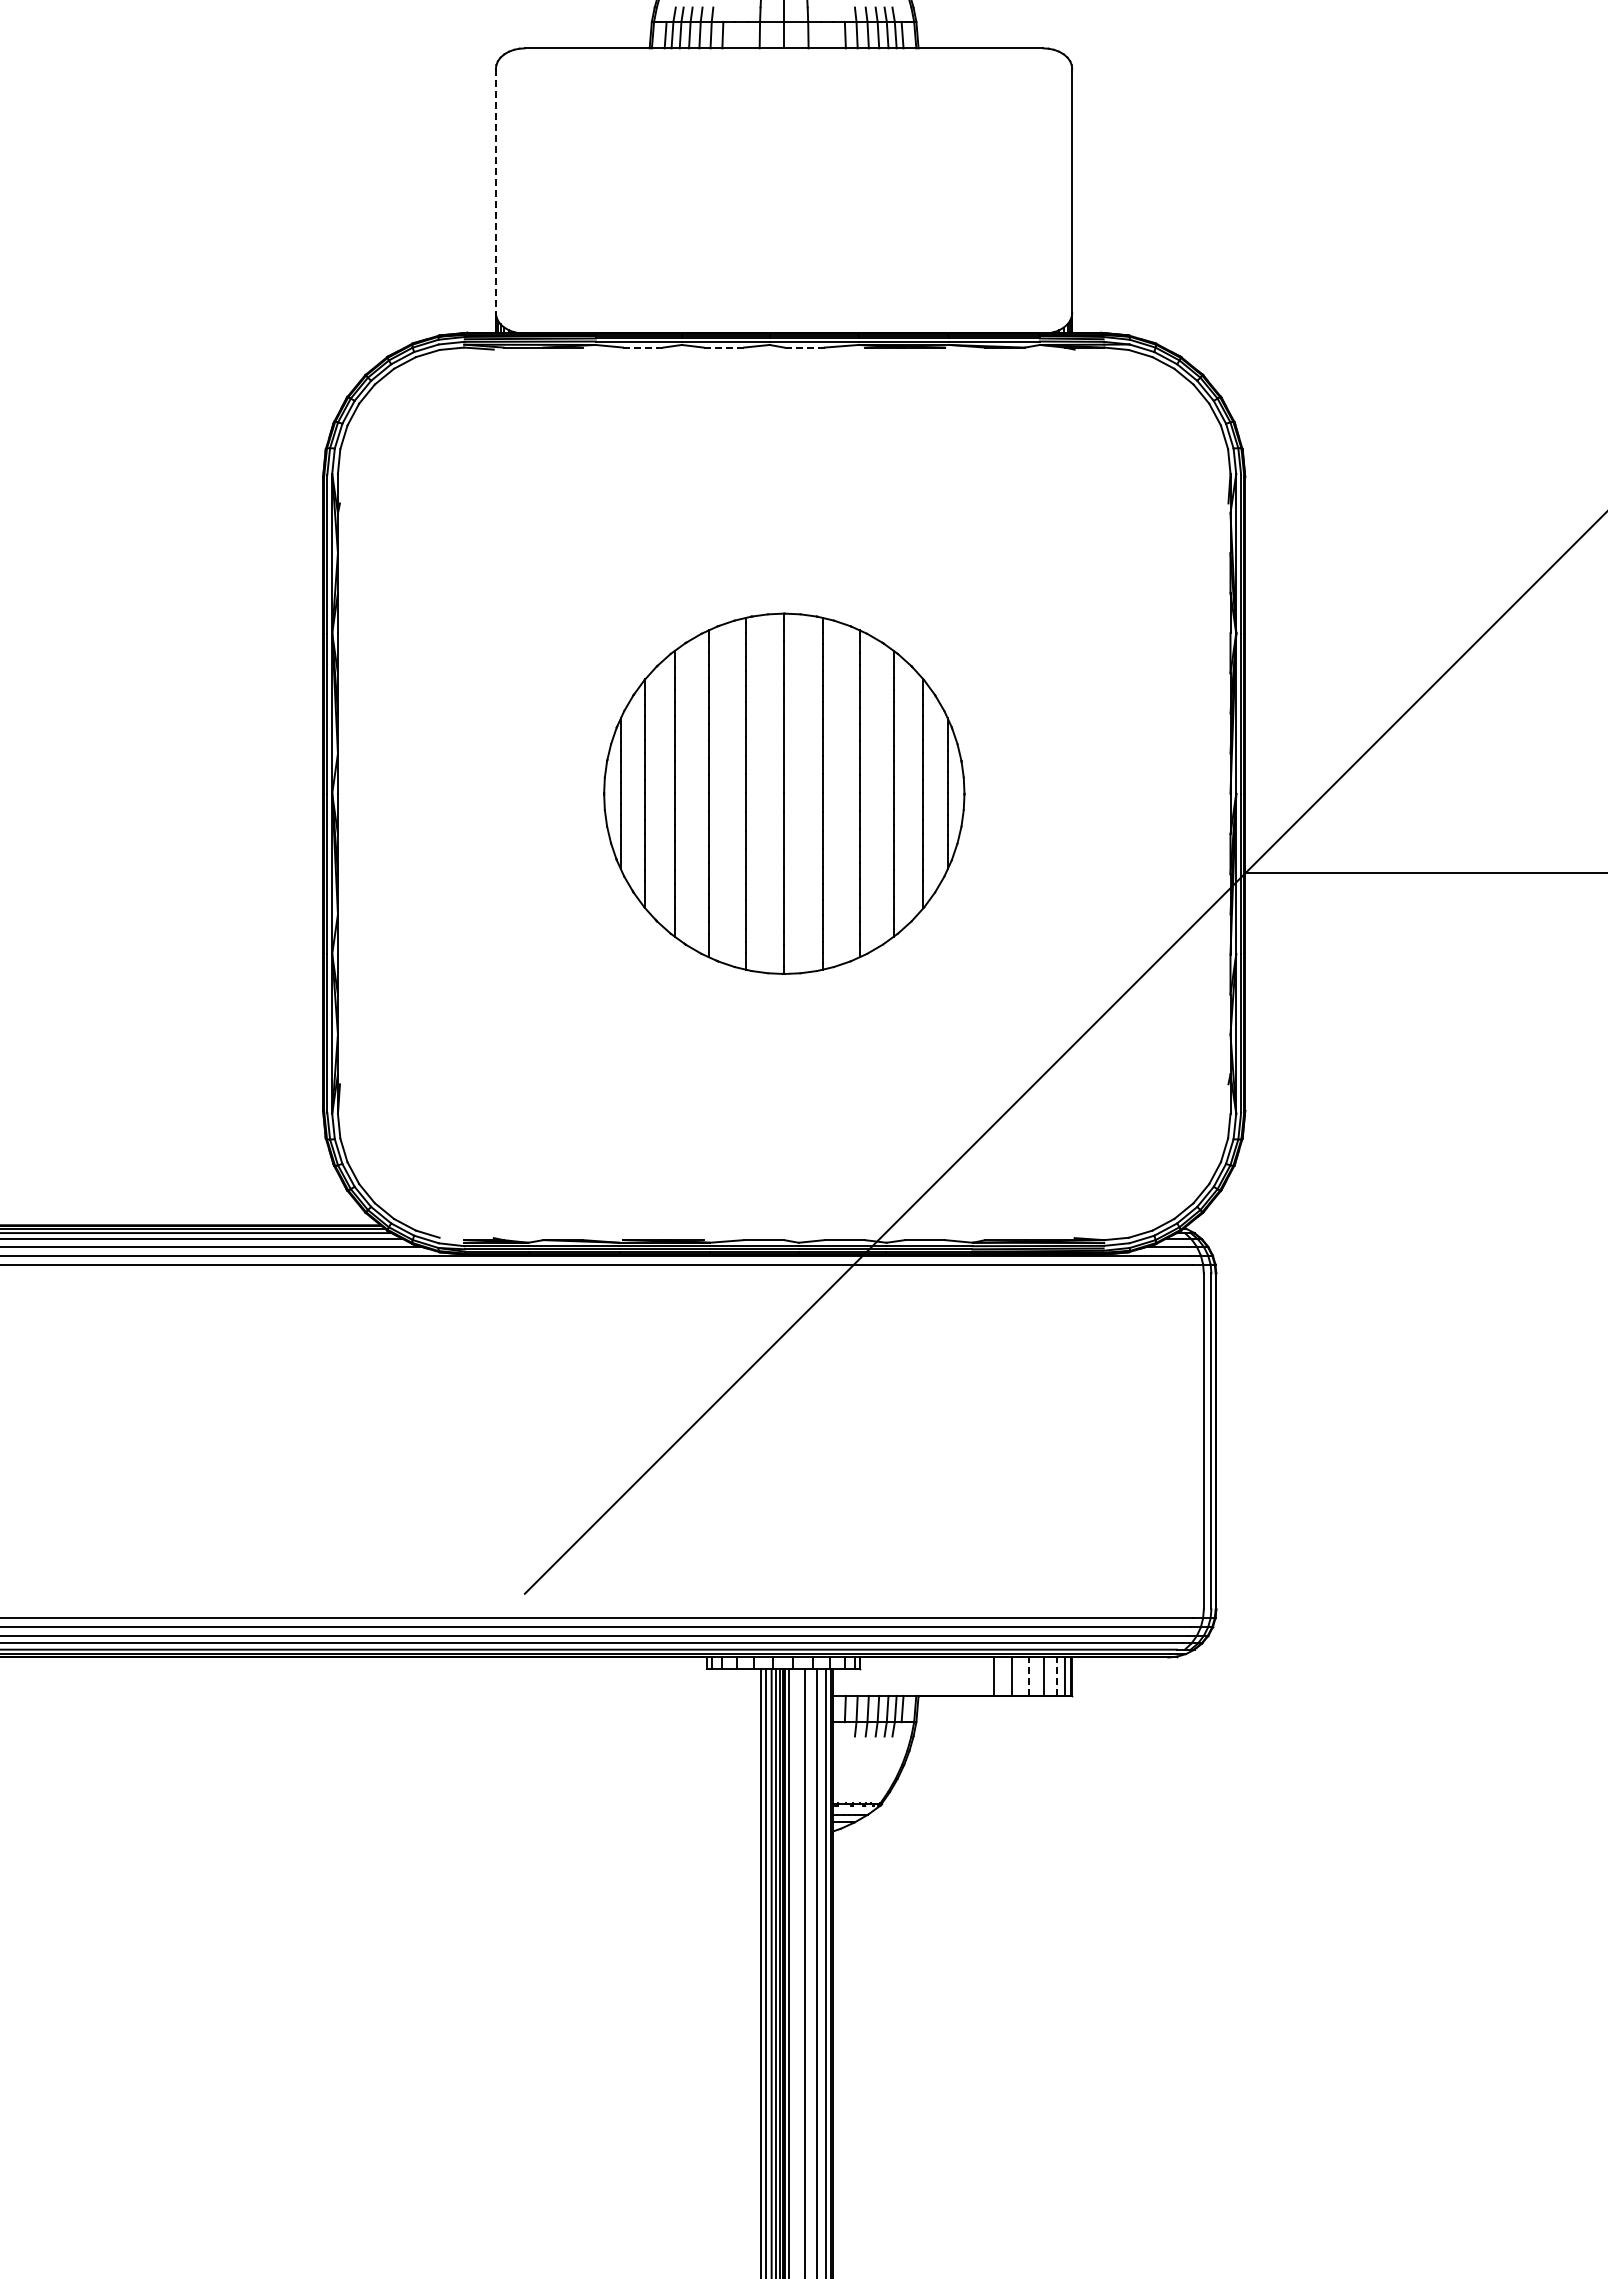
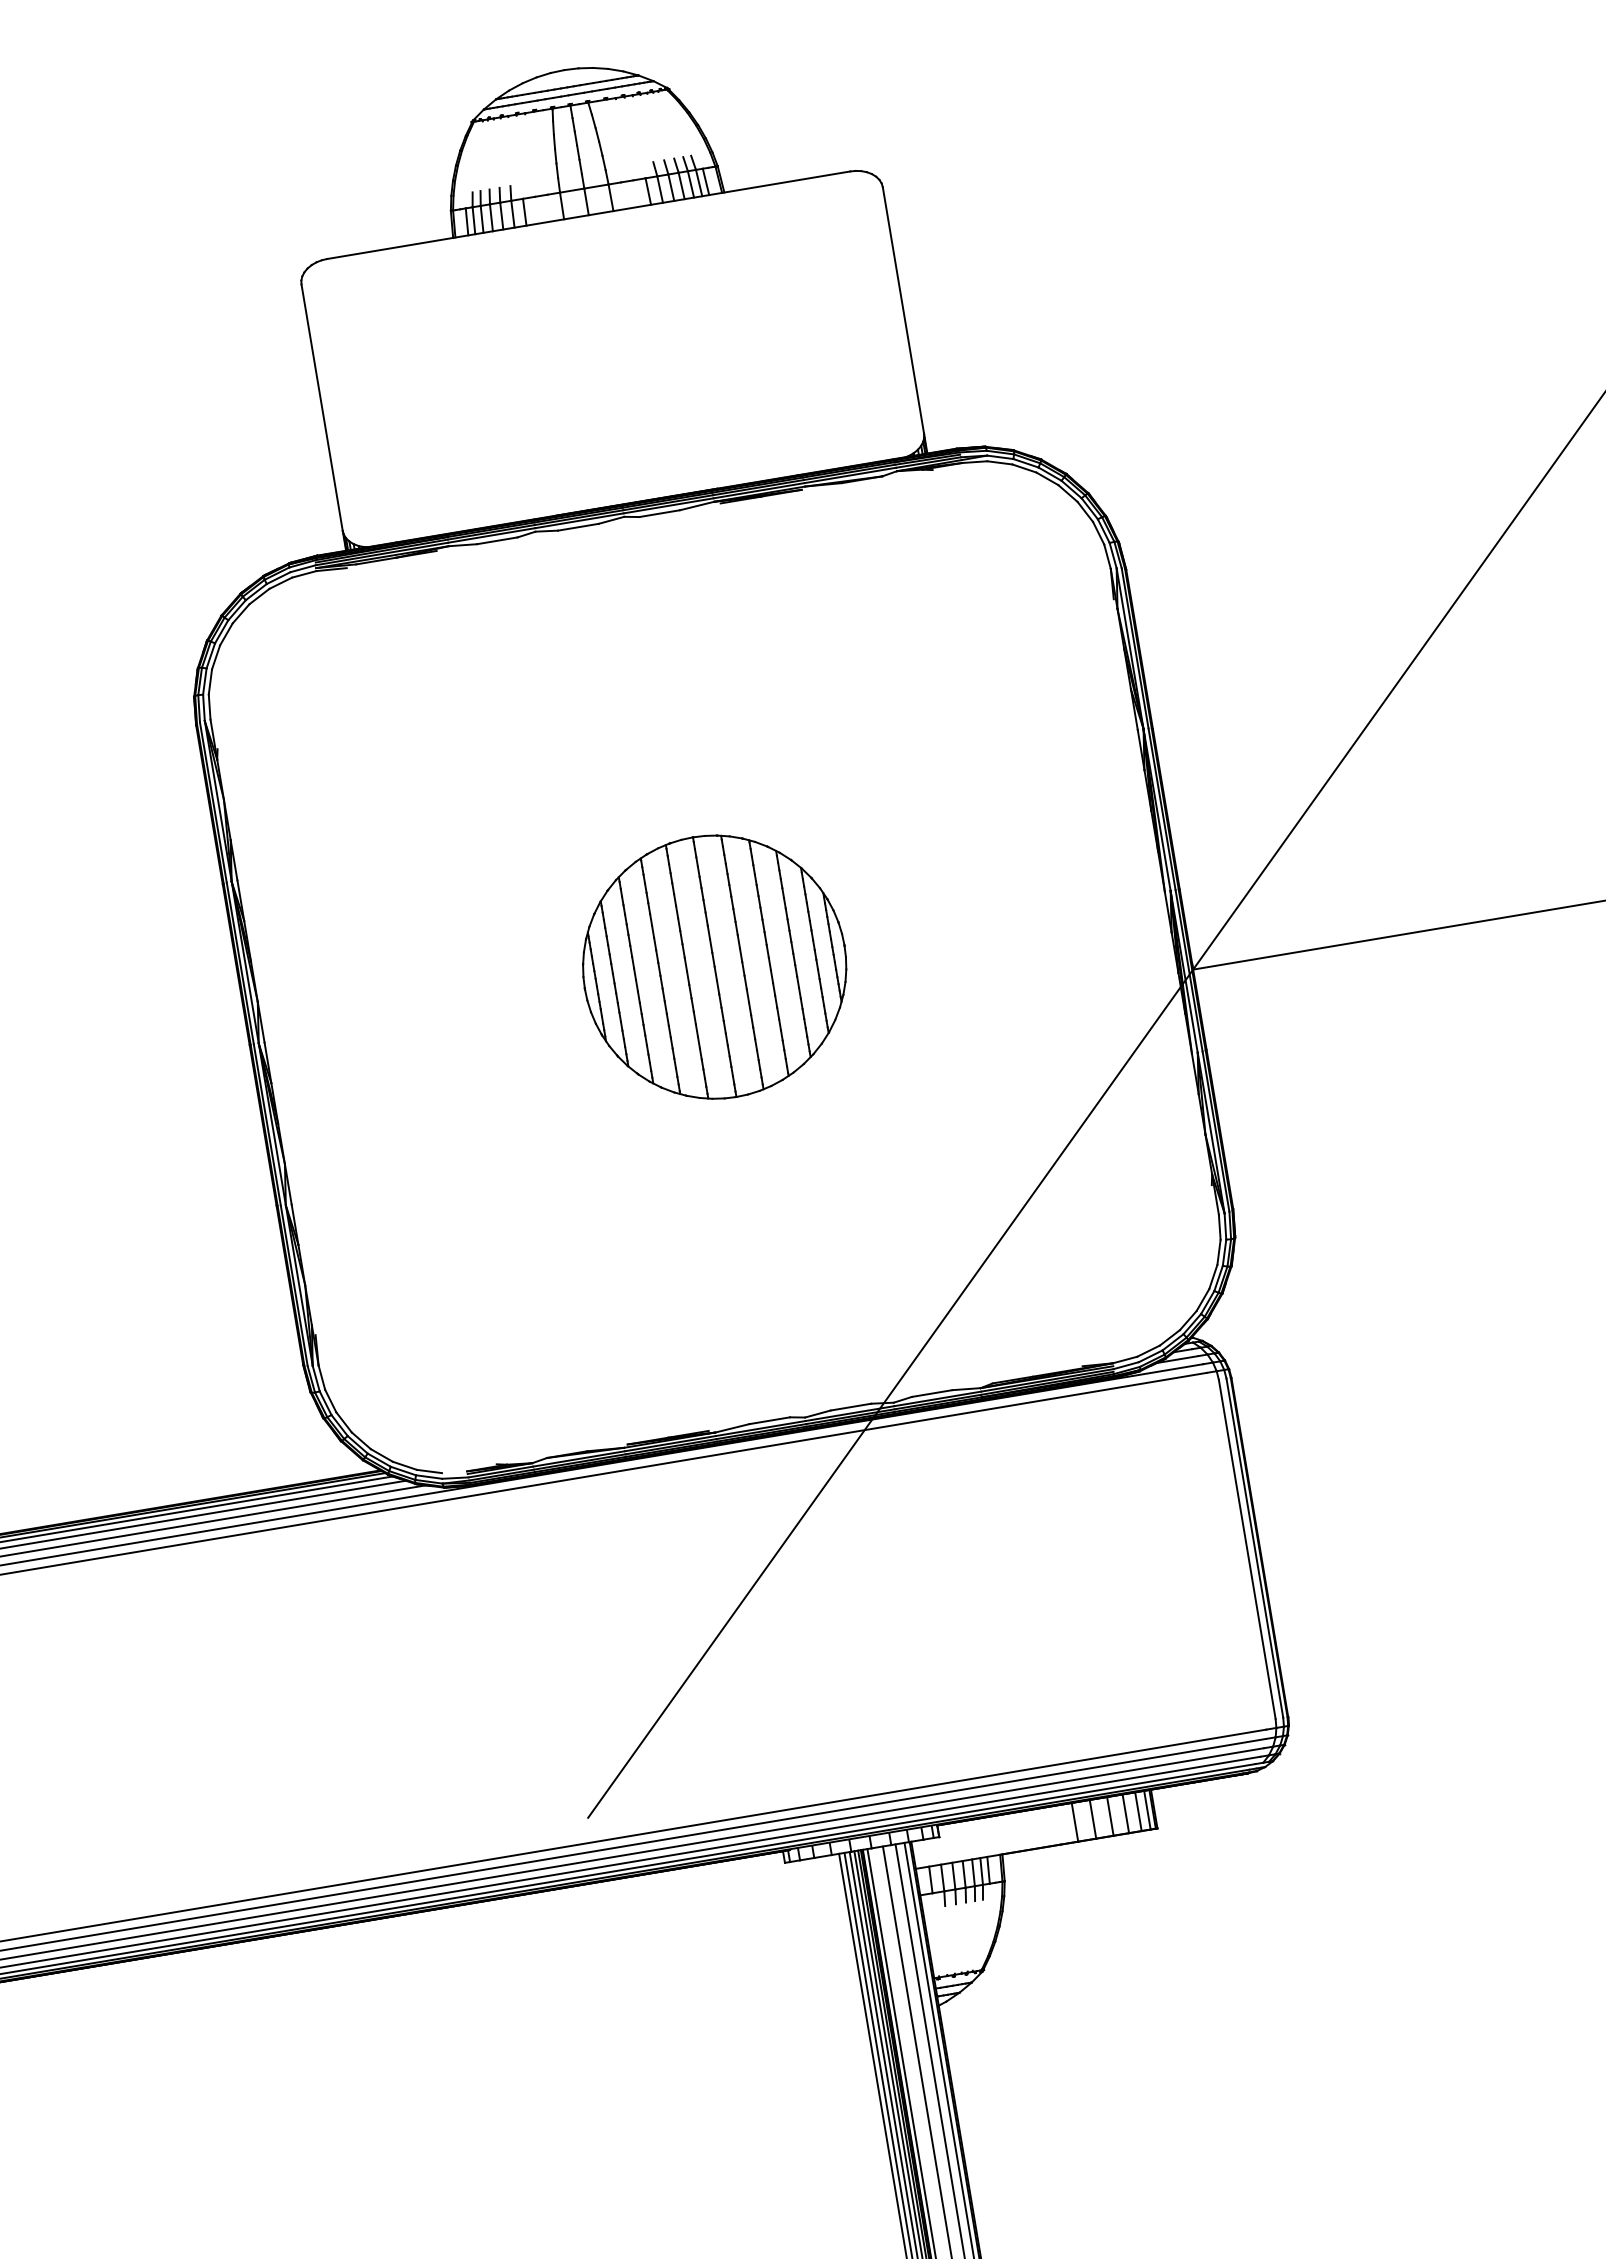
line: (495, 191) -> (321, 408), dashed -> solid
line: (643, 347) -> (497, 540), dashed -> solid
line: (724, 347) -> (579, 527), dashed -> solid
line: (803, 347) -> (658, 513), dashed -> solid
part: (783, 793) -> (713, 966), size x0.71
line: (1028, 1676) -> (1110, 1816), dashed -> solid
line: (1056, 1676) -> (1138, 1811), dashed -> solid

